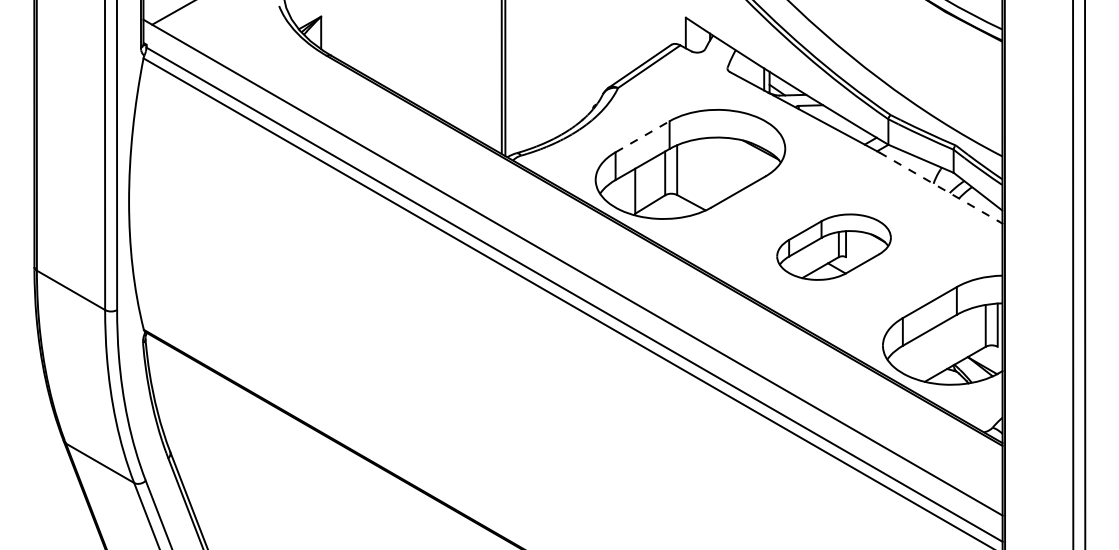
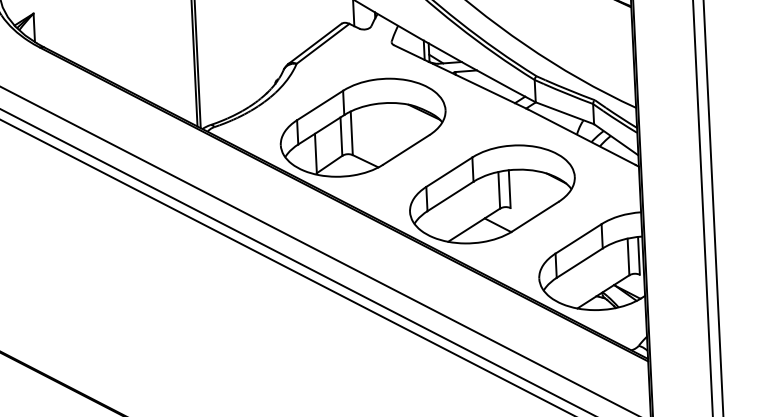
line: (643, 136) -> (320, 105), dashed -> solid
line: (939, 187) -> (582, 137), dashed -> solid
part: (833, 246) -> (491, 193), size x1.67

